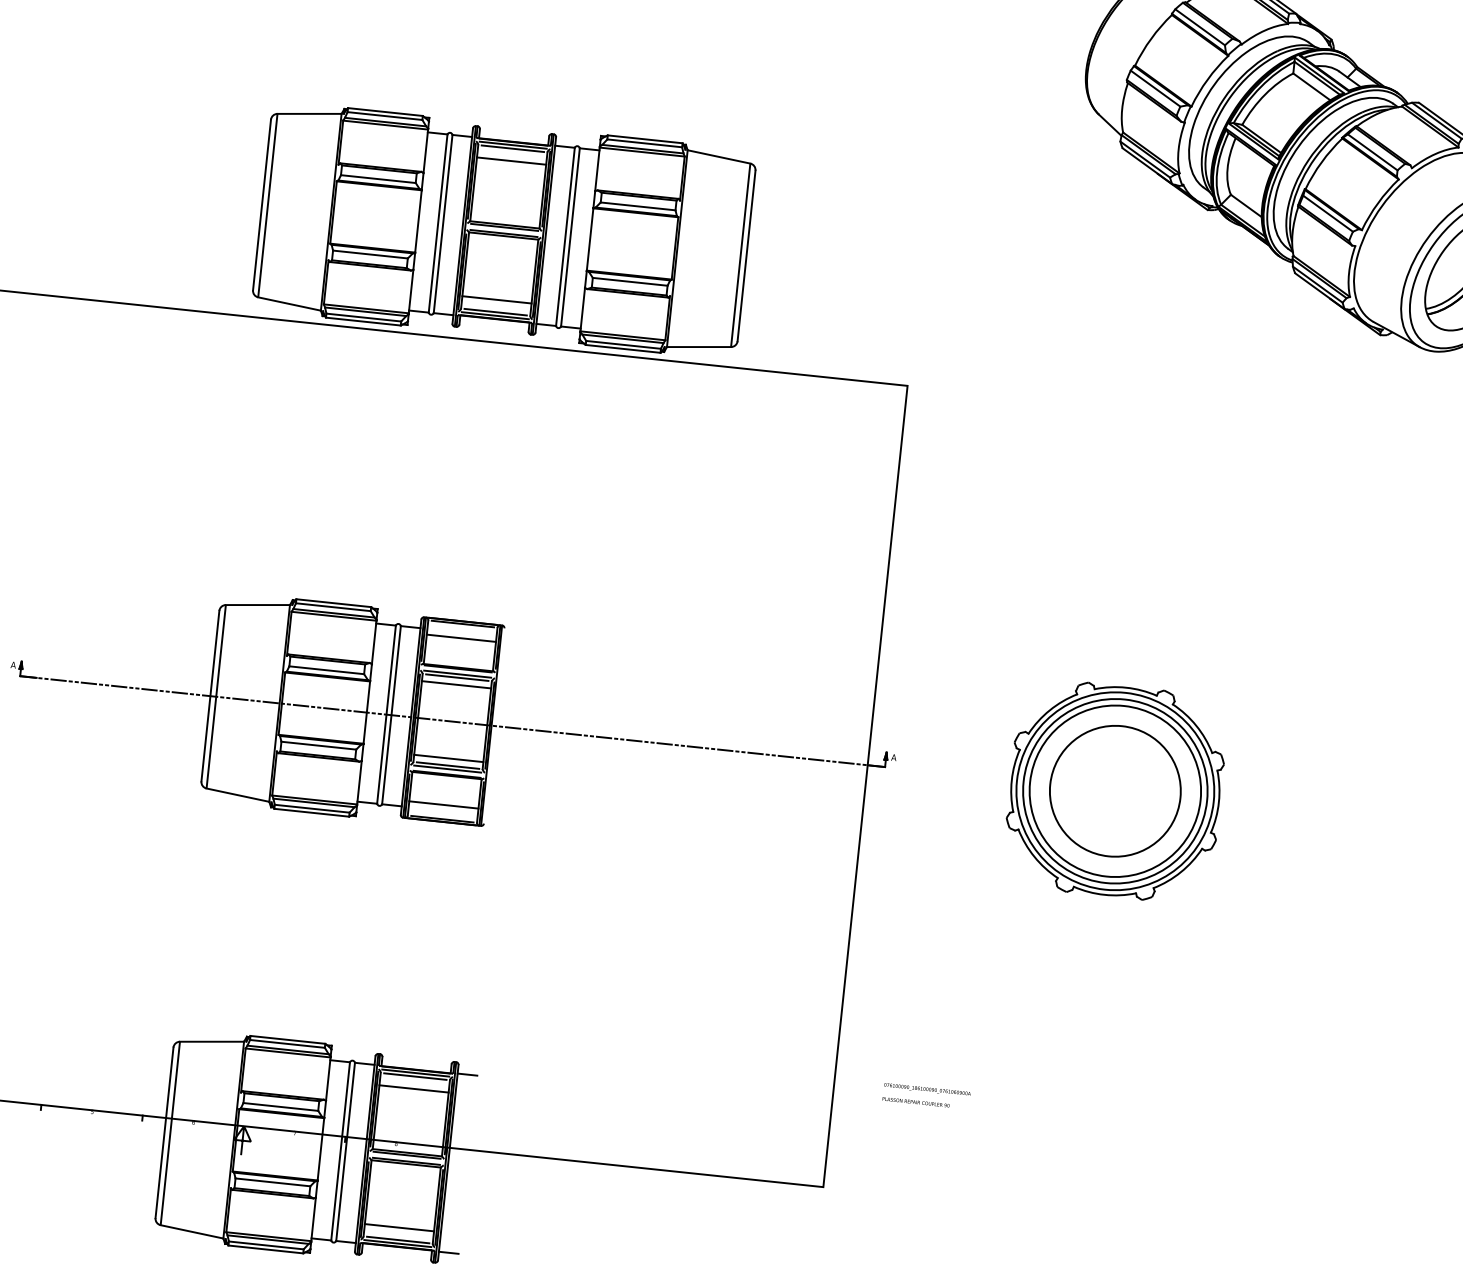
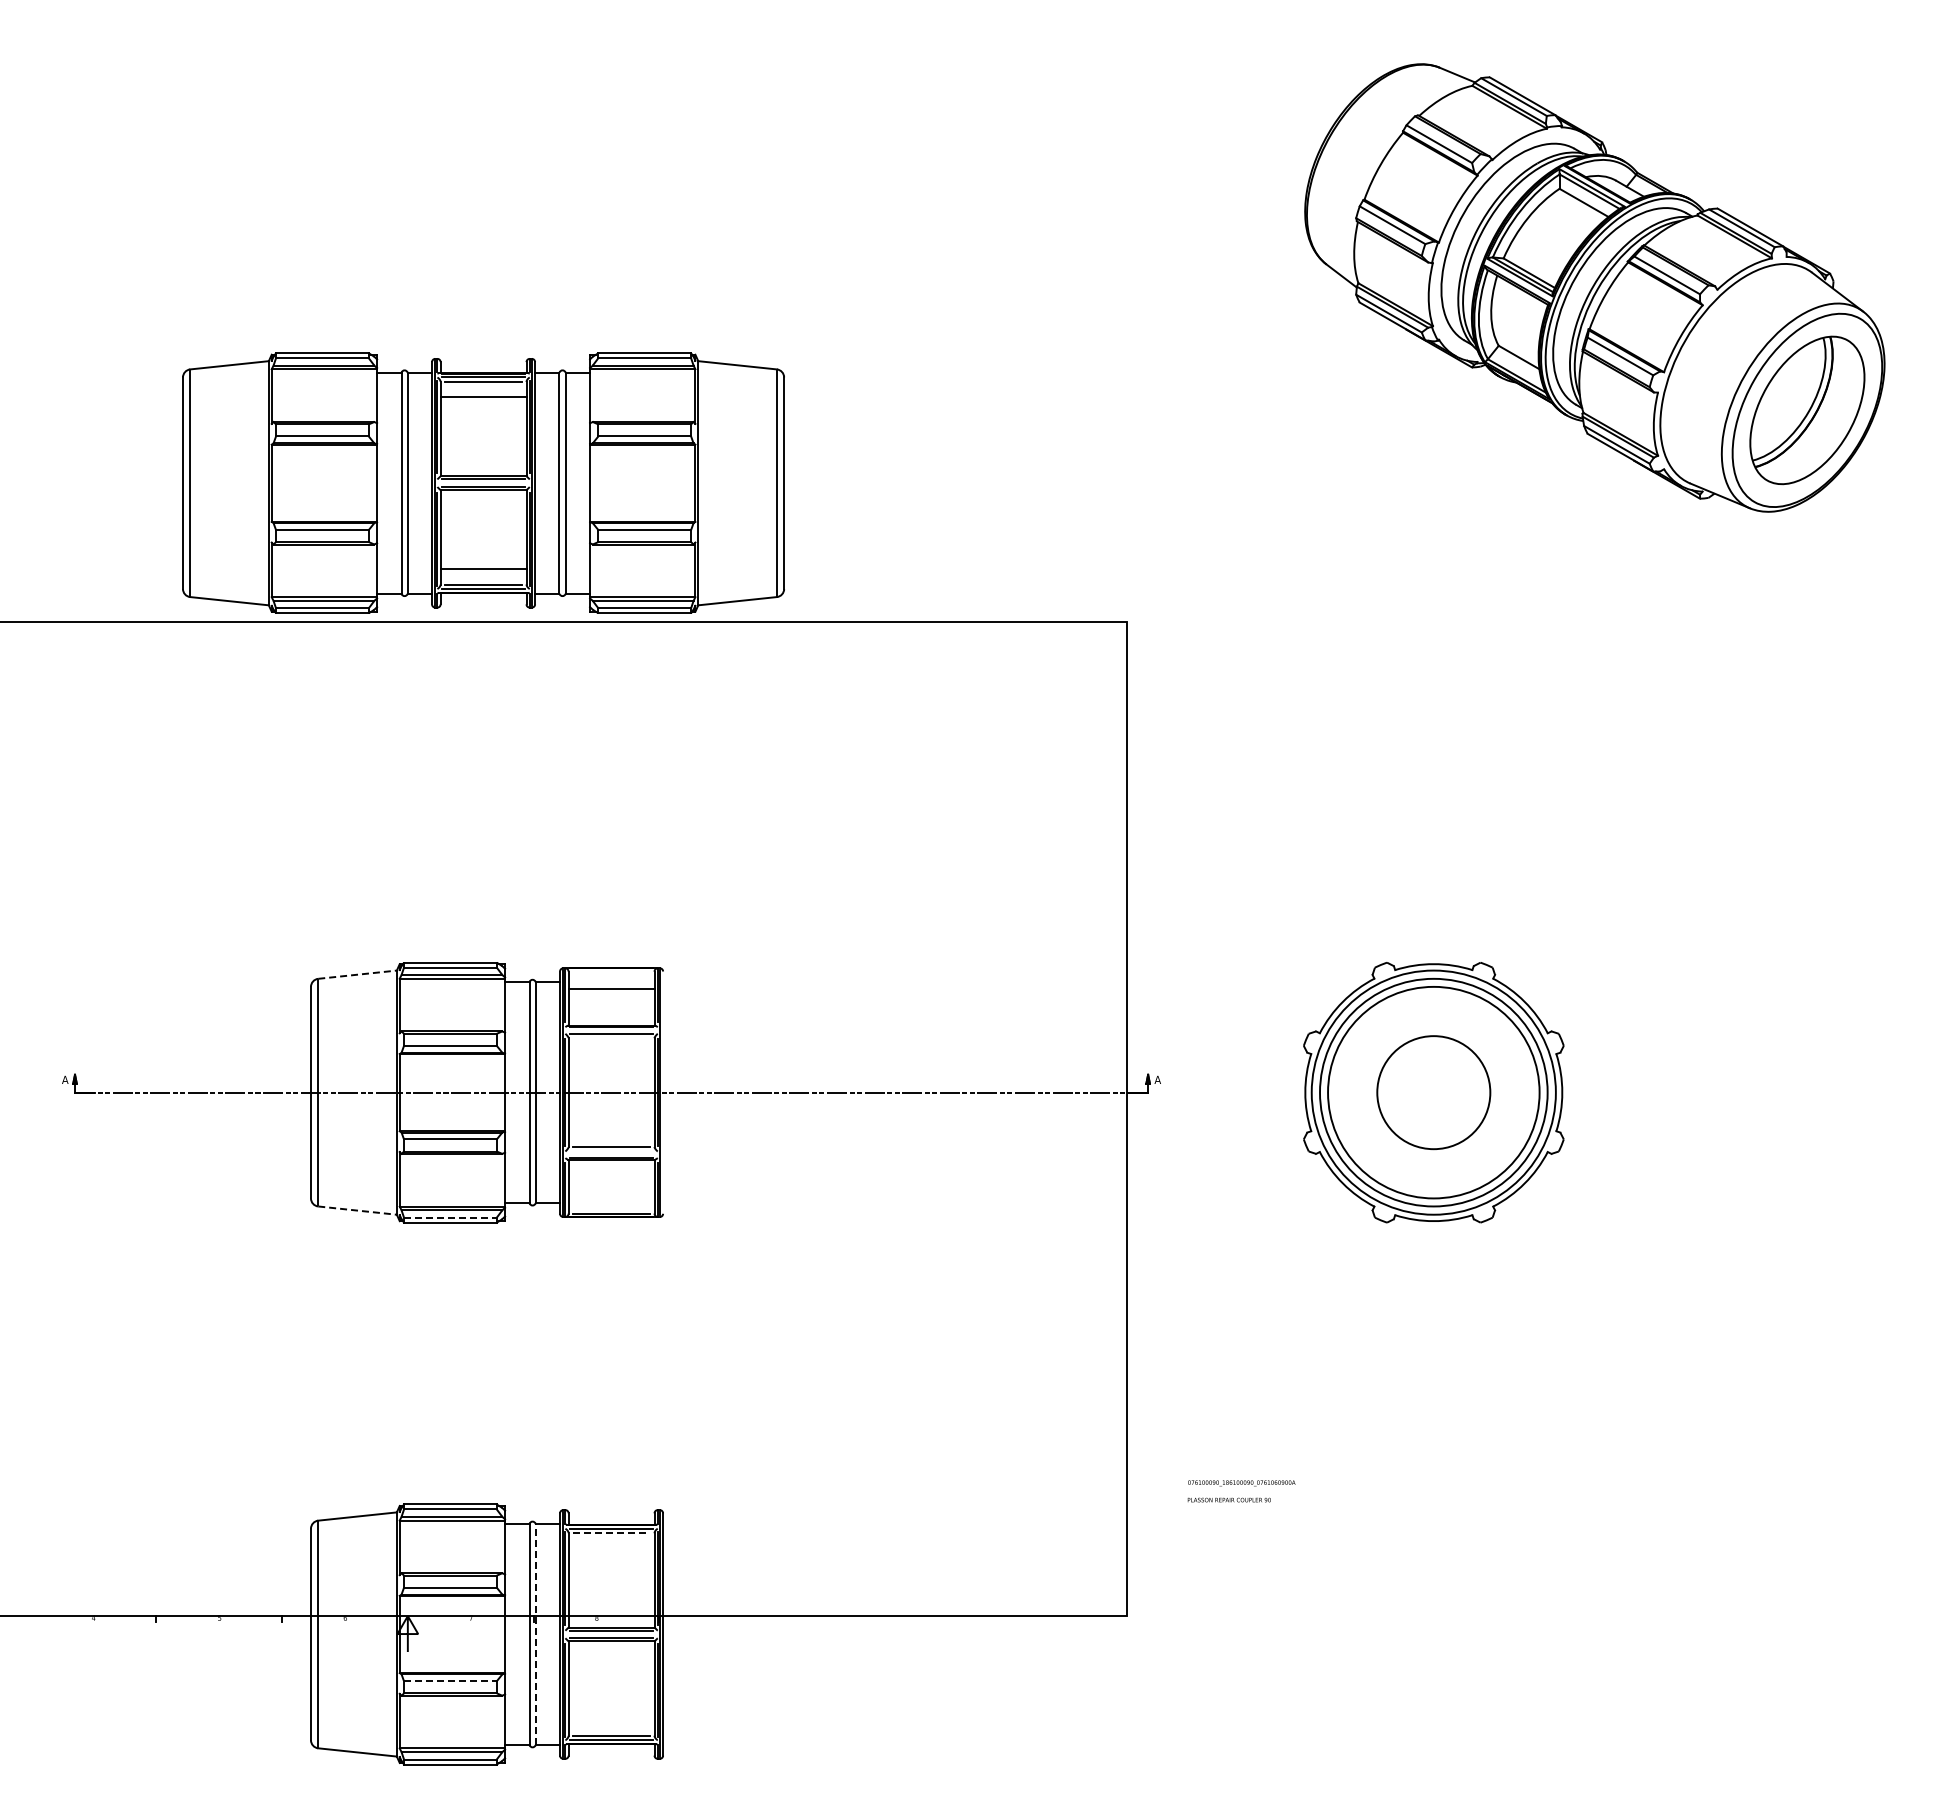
part: (504, 229) -> (483, 482), moved
line: (257, 604) -> (357, 974), solid -> dashed
line: (462, 623) -> (611, 971), removed
line: (457, 677) -> (611, 1038), removed
line: (456, 684) -> (611, 1046), removed
line: (448, 758) -> (611, 1138), removed
line: (447, 769) -> (611, 1151), removed
circle: (1115, 791) -> (1433, 1092), size x0.7
line: (237, 795) -> (357, 1210), solid -> dashed
line: (443, 805) -> (611, 1196), removed
line: (312, 808) -> (450, 1217), solid -> dashed
line: (467, 1074) -> (675, 1523), removed
line: (415, 1076) -> (611, 1533), solid -> dashed
line: (413, 1089) -> (611, 1548), removed
line: (345, 1151) -> (535, 1634), solid -> dashed
line: (272, 1182) -> (450, 1681), solid -> dashed
line: (399, 1227) -> (611, 1720), removed
line: (448, 1253) -> (675, 1745), removed

